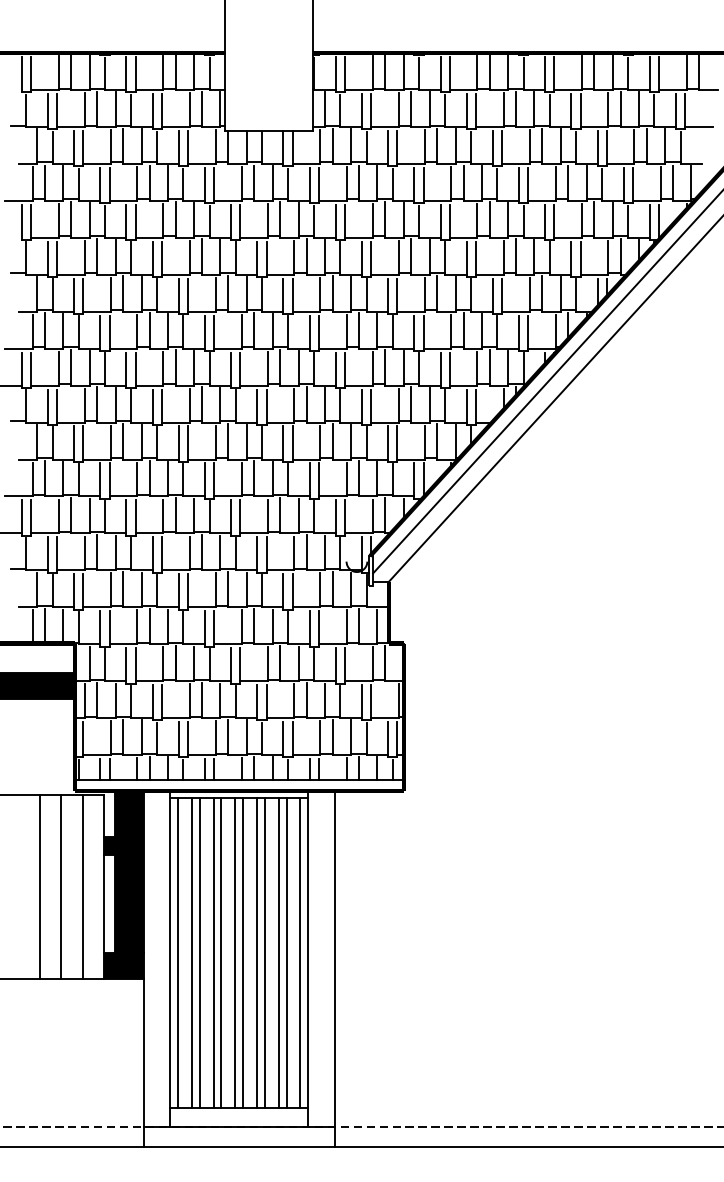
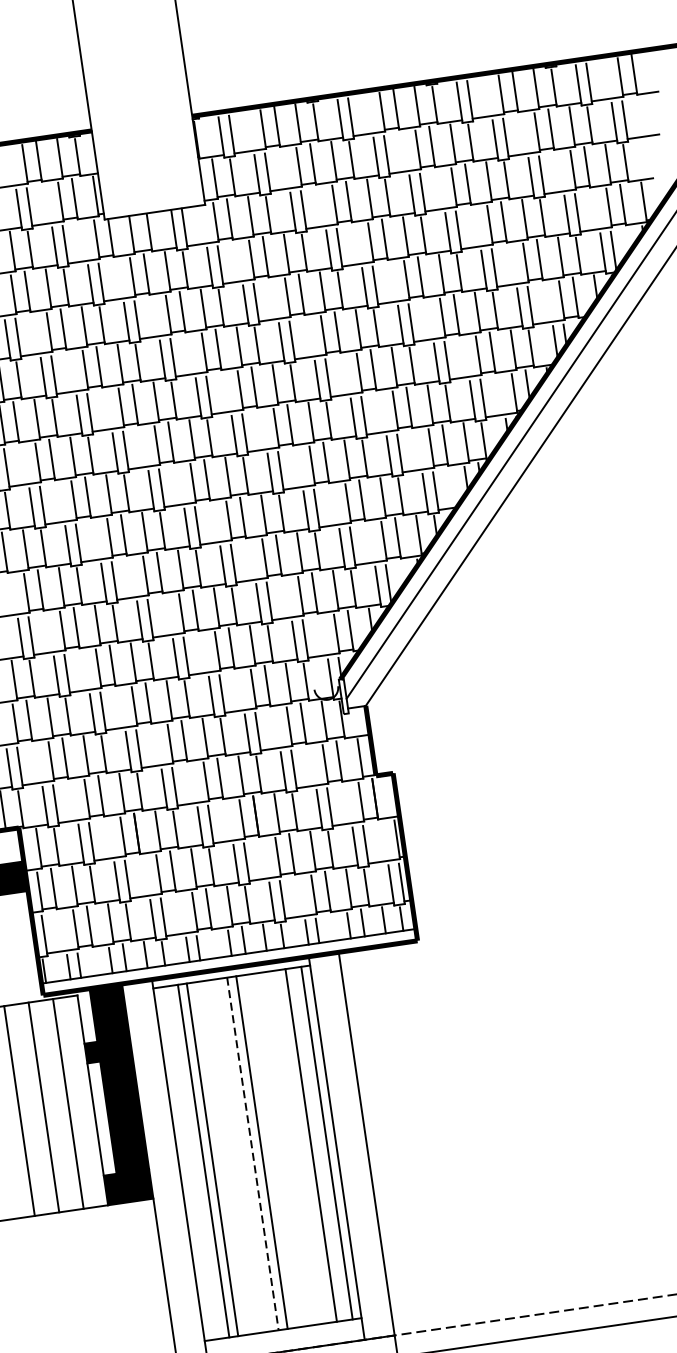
line: (178, 953) -> (188, 1163), removed
line: (213, 953) -> (228, 1157), removed
line: (221, 953) -> (237, 1156), removed
line: (235, 953) -> (253, 1153), solid -> dashed
line: (257, 953) -> (278, 1150), removed
line: (264, 953) -> (286, 1149), removed
line: (278, 953) -> (302, 1146), removed

